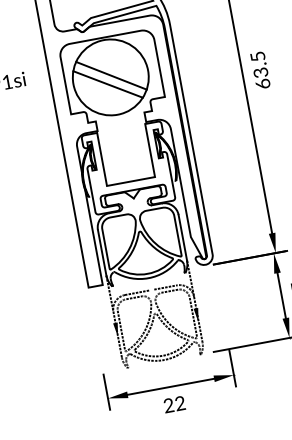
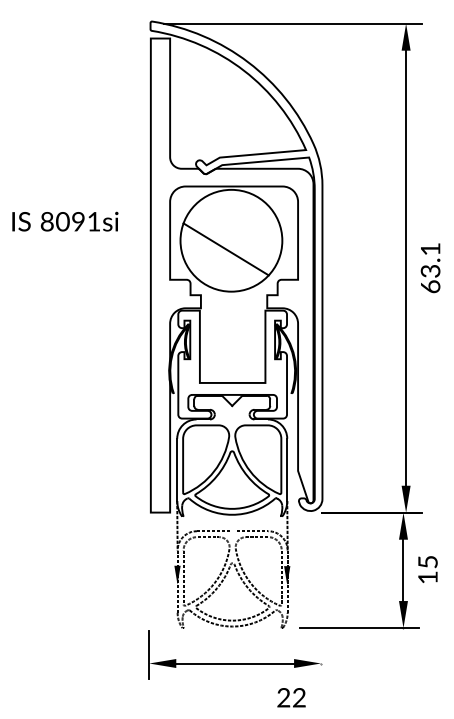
text: (257, 56) -> (430, 249), 63.5 -> 63.1
line: (111, 75) -> (232, 238), removed
line: (233, 368) -> (321, 654), removed
text: (174, 404) -> (291, 697), moved

